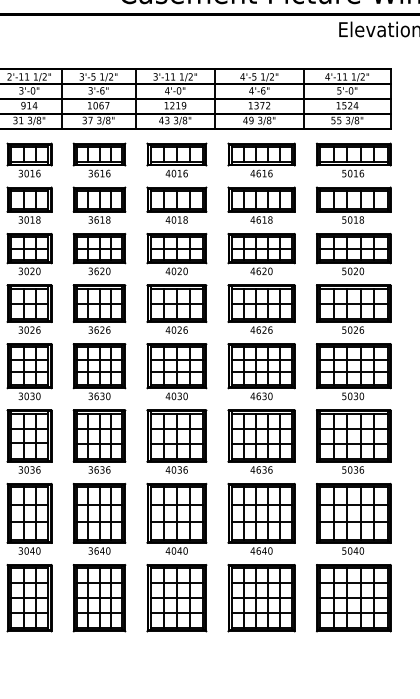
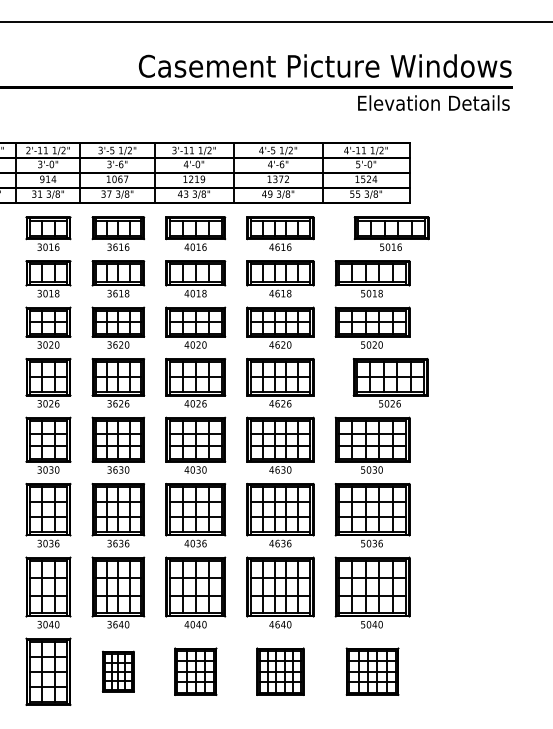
part: (353, 159) -> (391, 233), moved
part: (353, 308) -> (390, 382), moved
part: (99, 597) -> (118, 671), size x0.6
part: (176, 597) -> (195, 671), size x0.7
part: (261, 597) -> (280, 671), size x0.7
part: (353, 597) -> (372, 671), size x0.7

